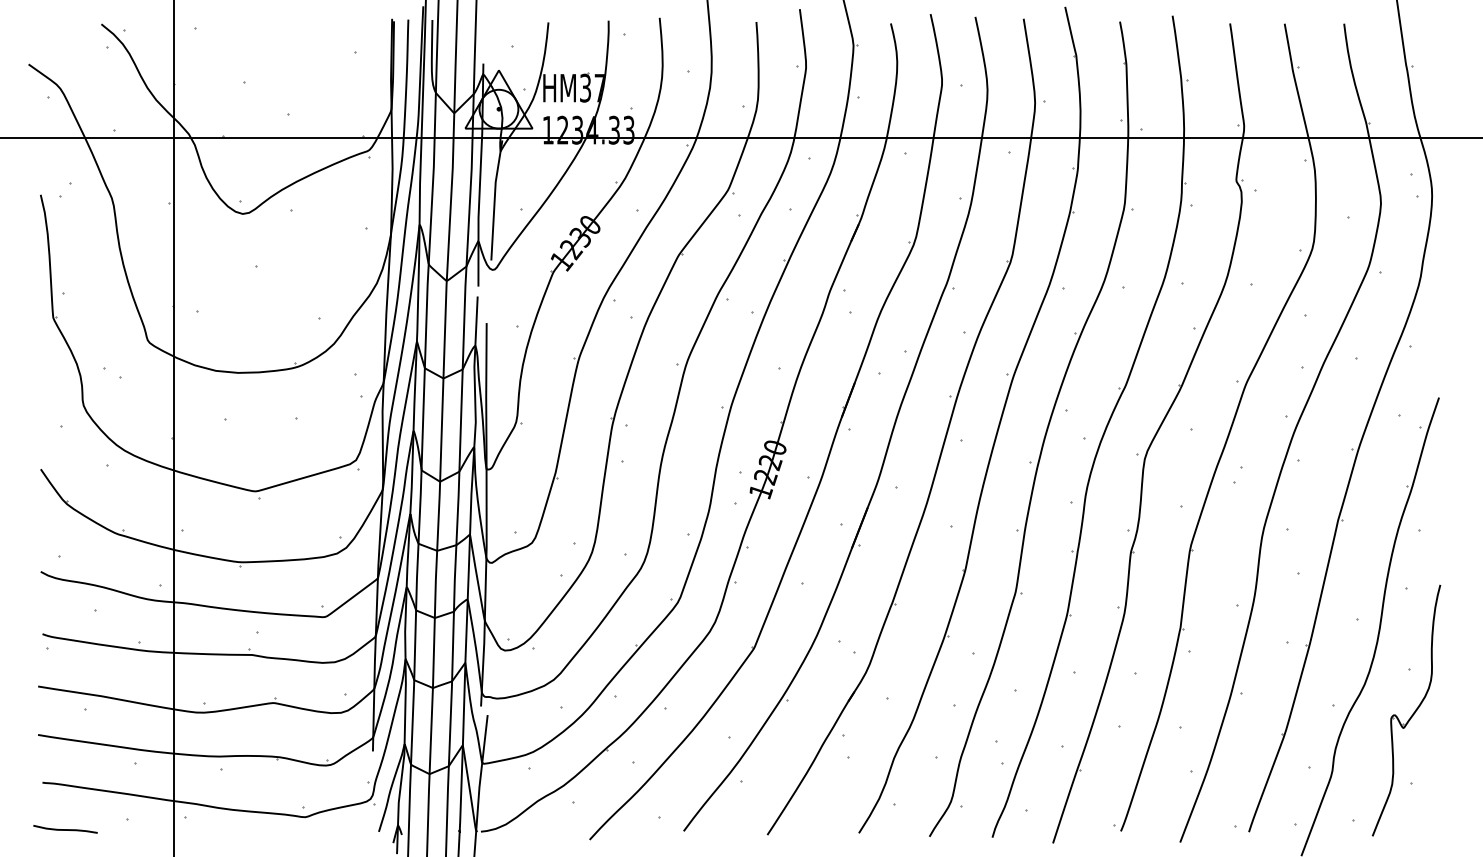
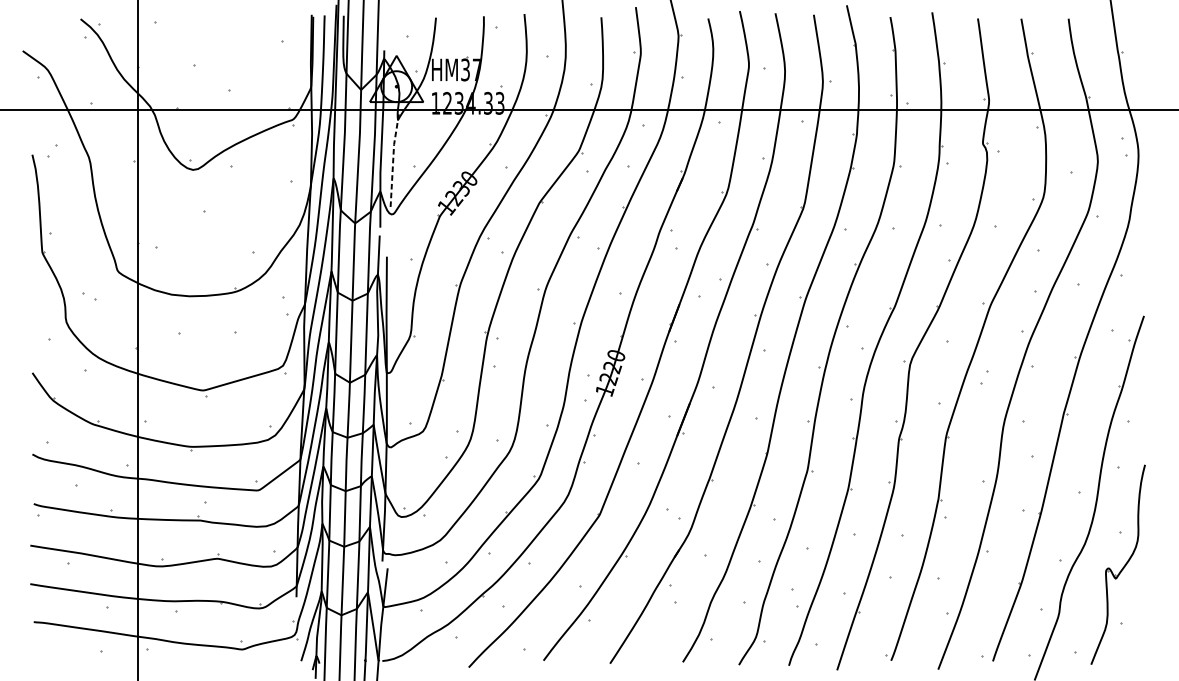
line: (494, 198) -> (393, 157), solid -> dashed
curve: (65, 829) -> (52, 659), removed

